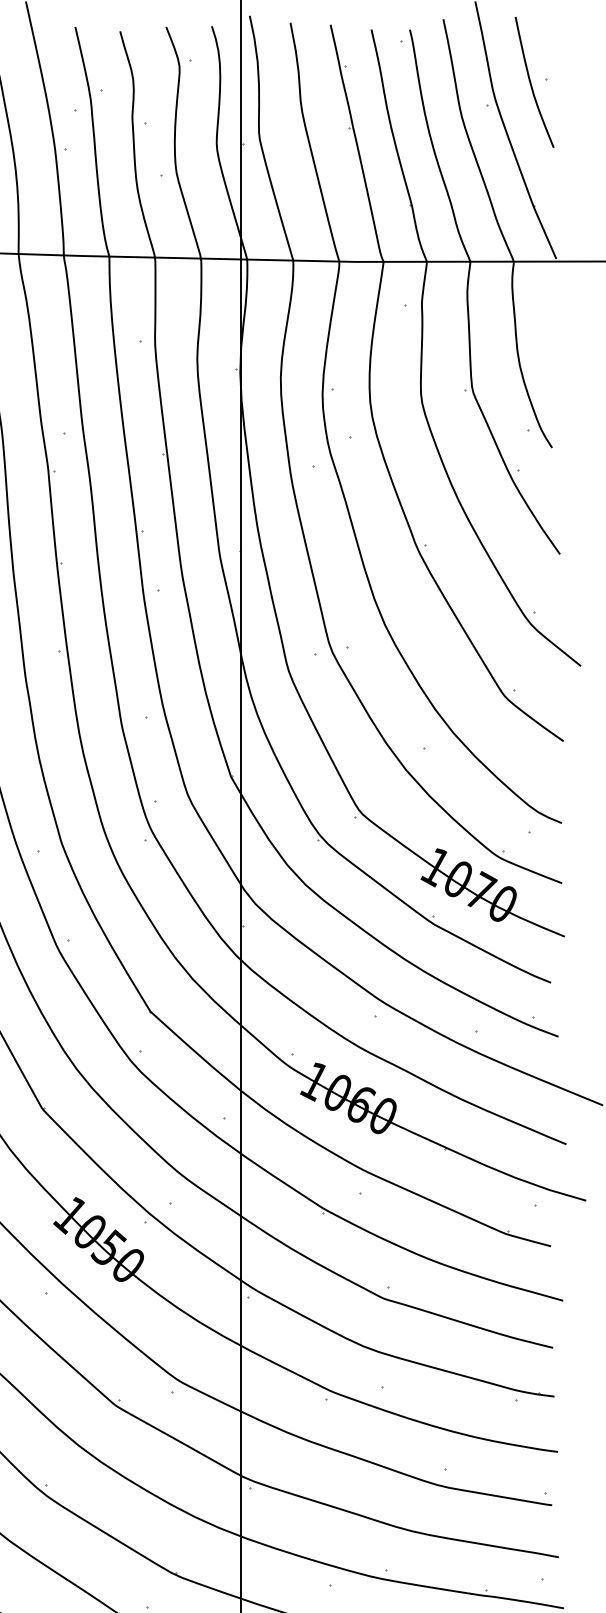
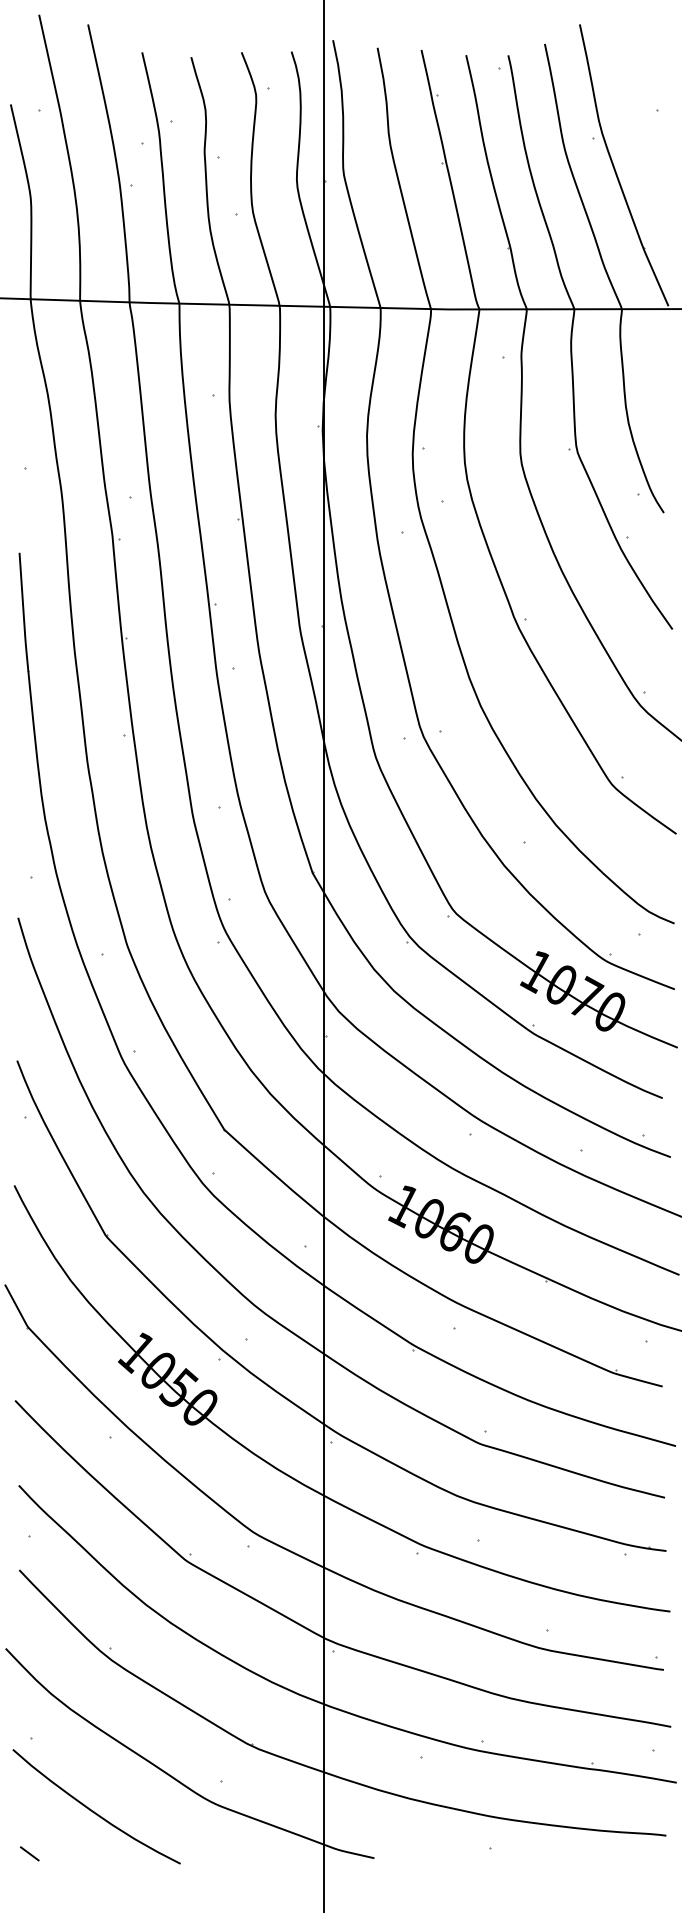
curve: (531, 82) -> (641, 113), removed

